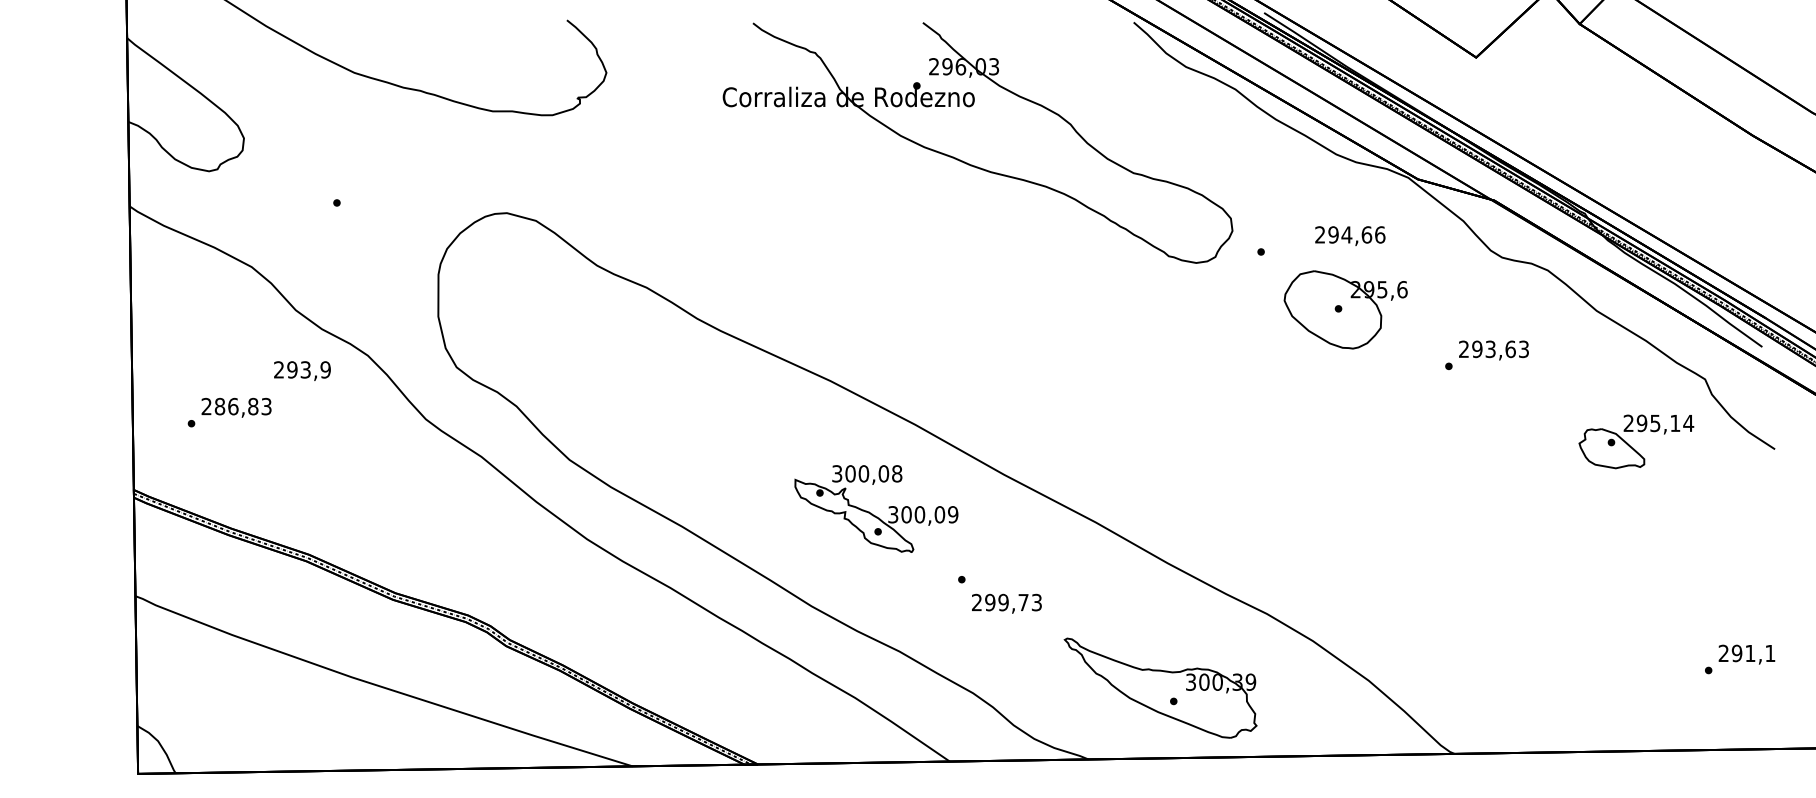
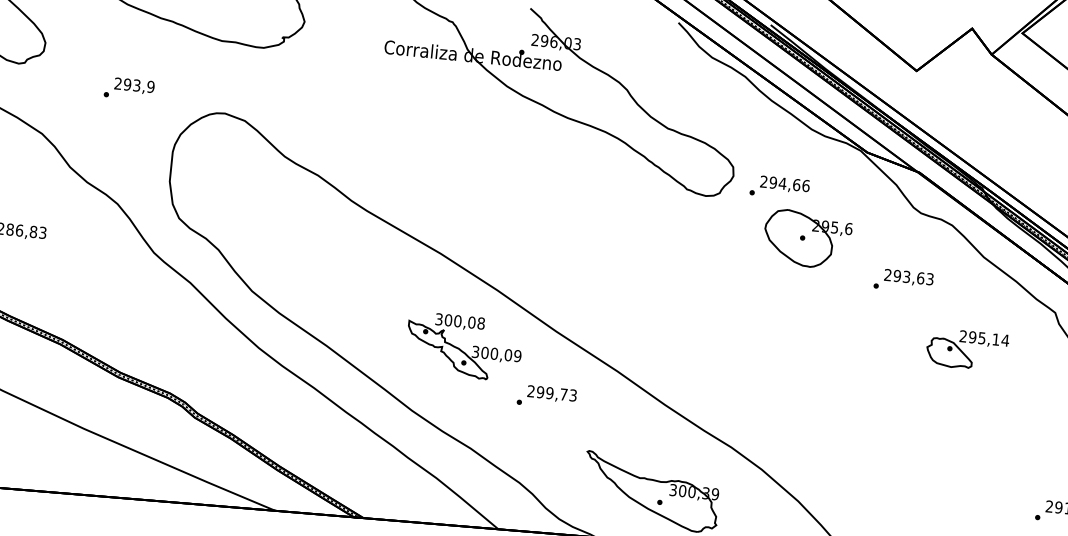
text: (1350, 235) -> (785, 184), moved
text: (302, 370) -> (134, 85), moved
part: (1631, 446) -> (963, 352), moved
text: (1006, 603) -> (551, 394), moved

